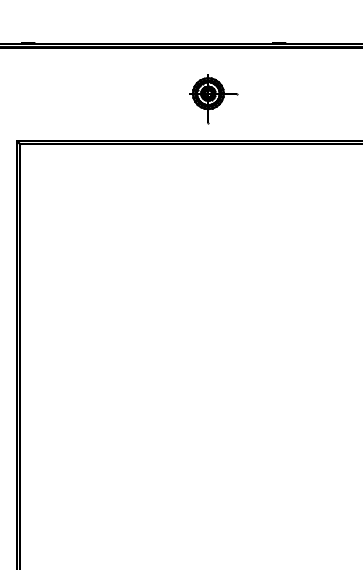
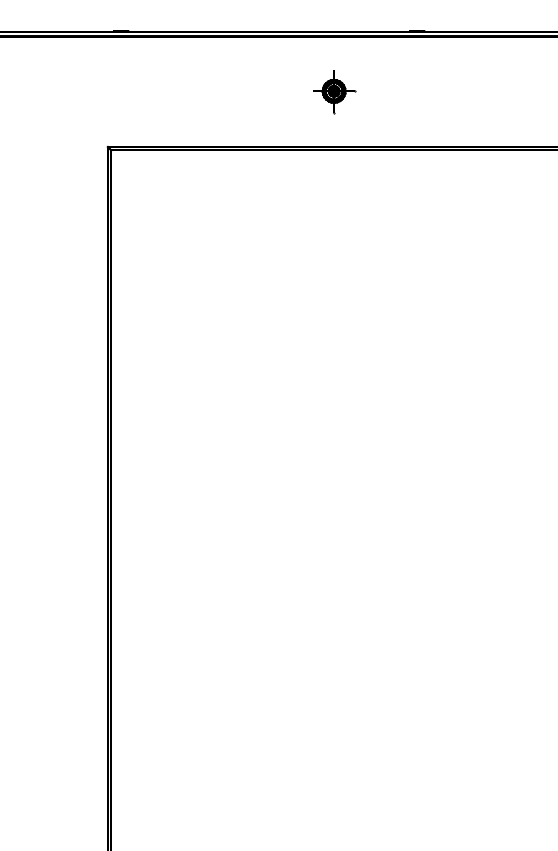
part: (209, 95) -> (334, 92), size x0.62

